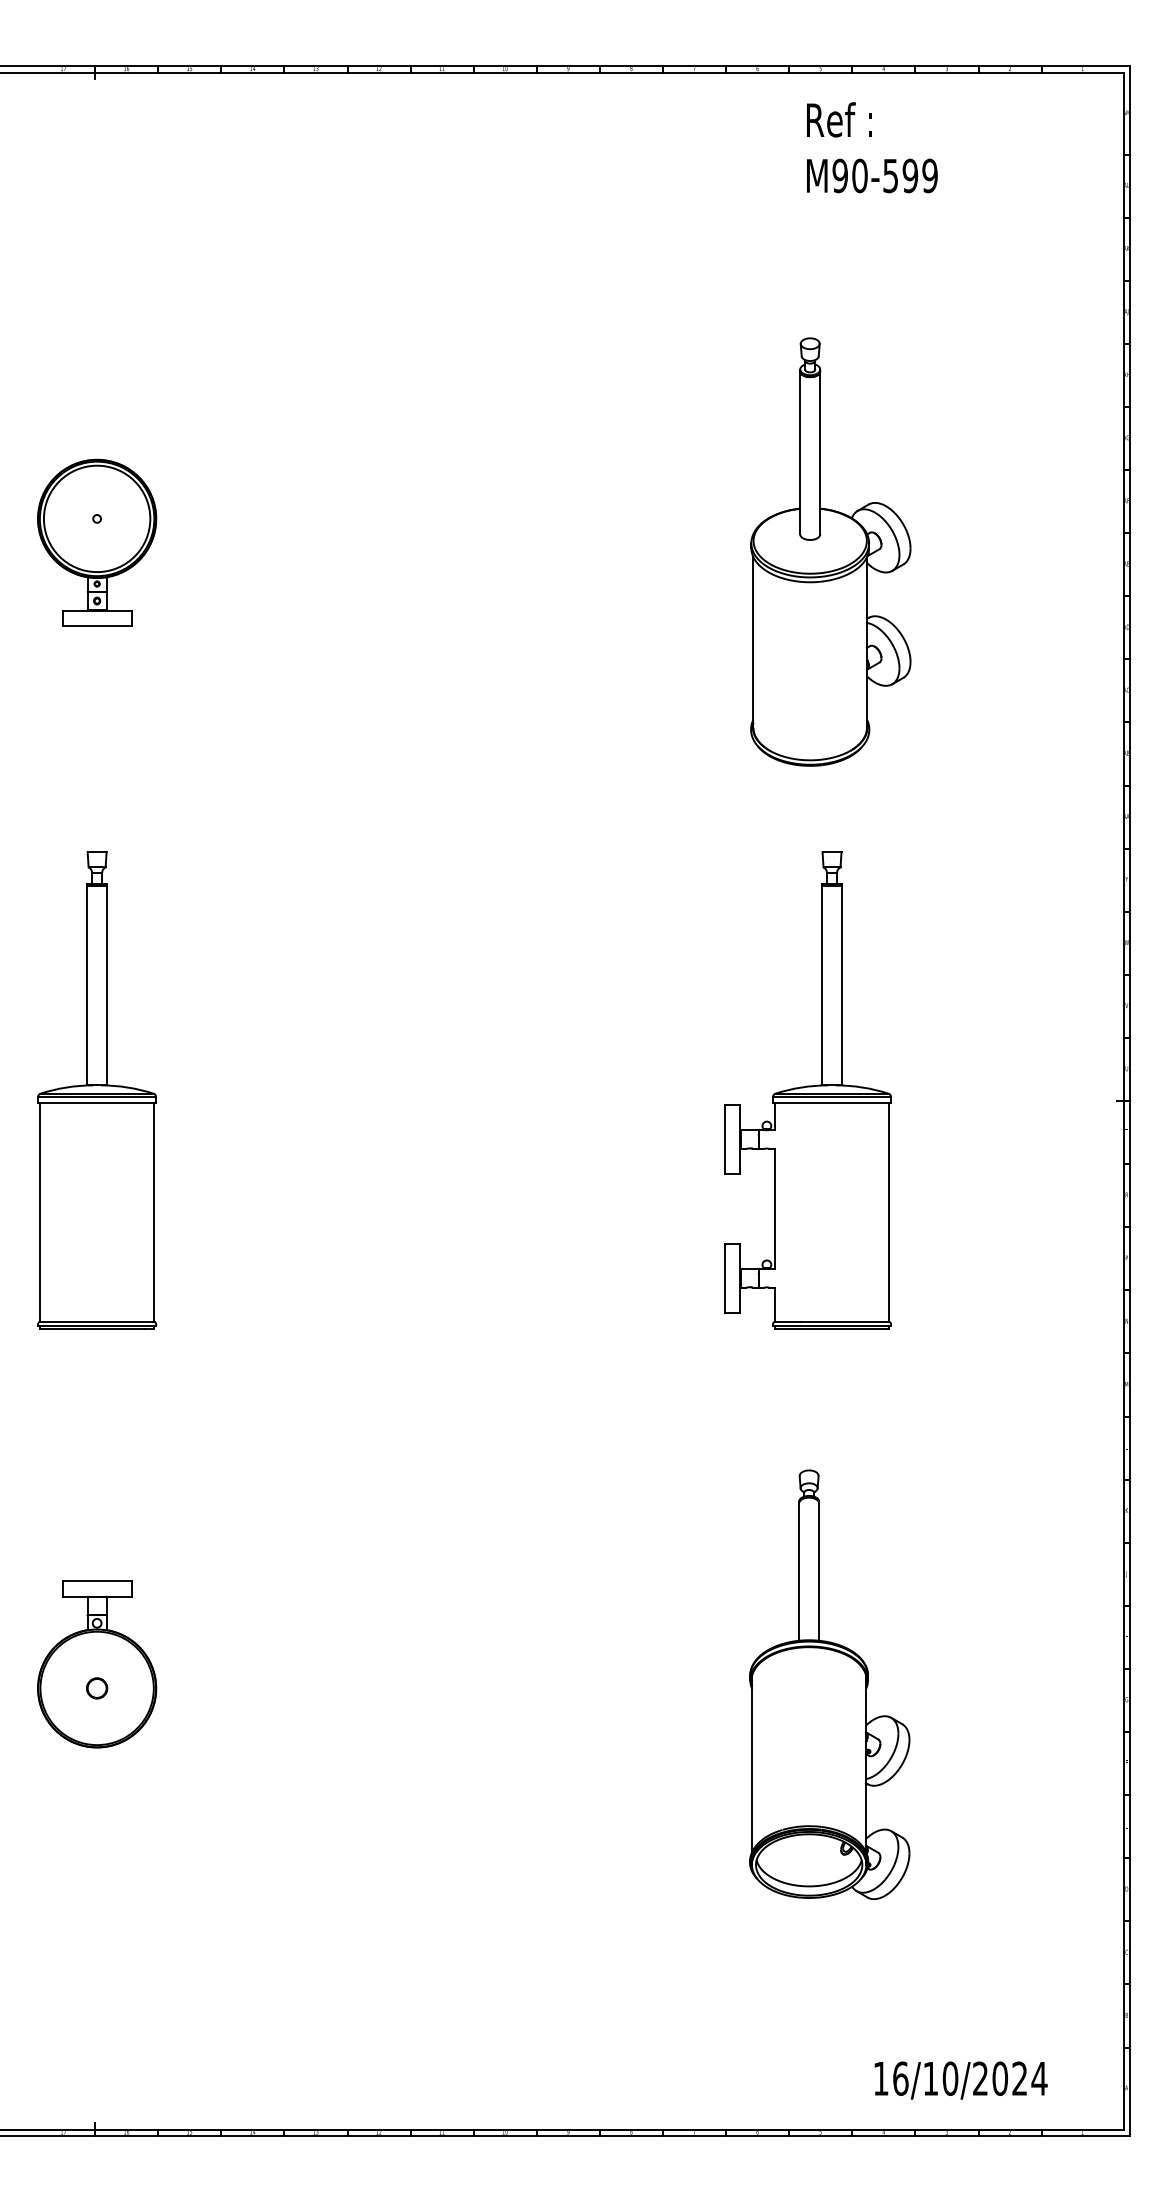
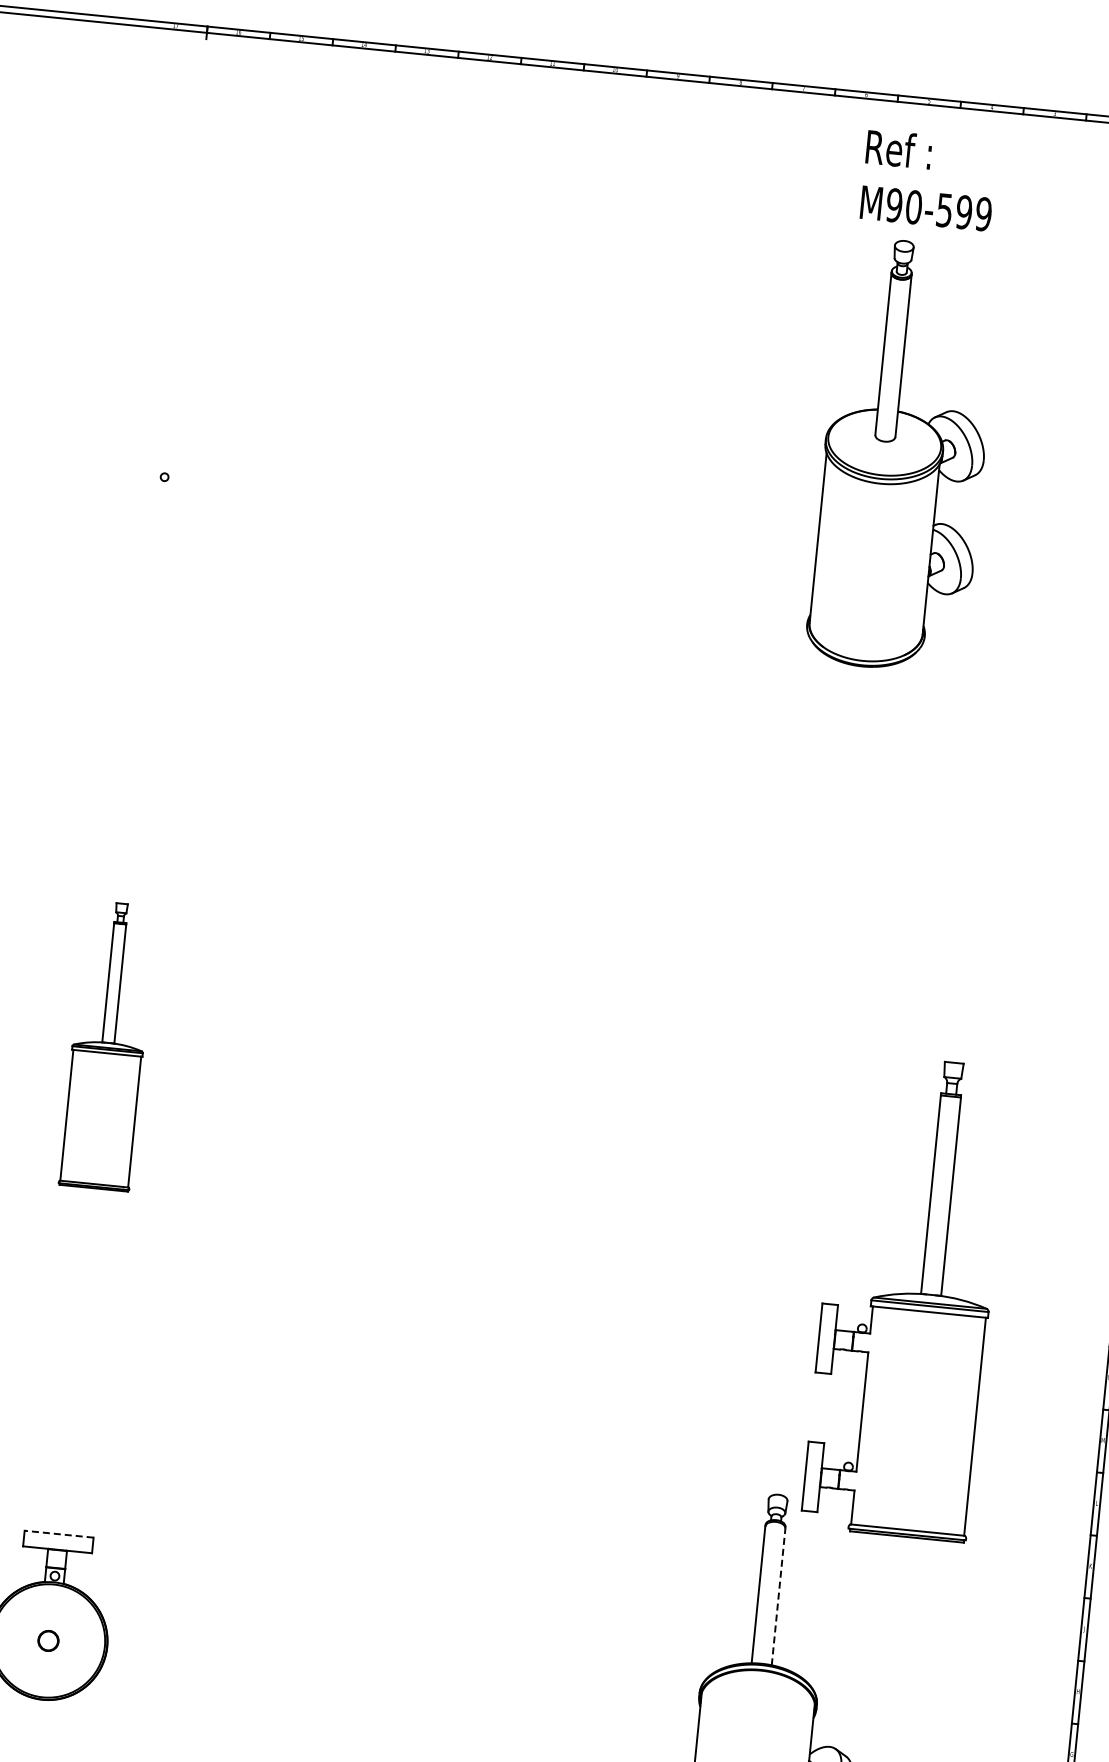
text: (872, 147) -> (929, 180), moved
part: (97, 542) -> (162, 500), removed
part: (830, 551) -> (903, 455), moved
part: (97, 1090) -> (108, 1046), size x0.6
part: (807, 1090) -> (906, 1297), moved
line: (819, 1572) -> (778, 1597), solid -> dashed
line: (97, 1581) -> (59, 1534), solid -> dashed

